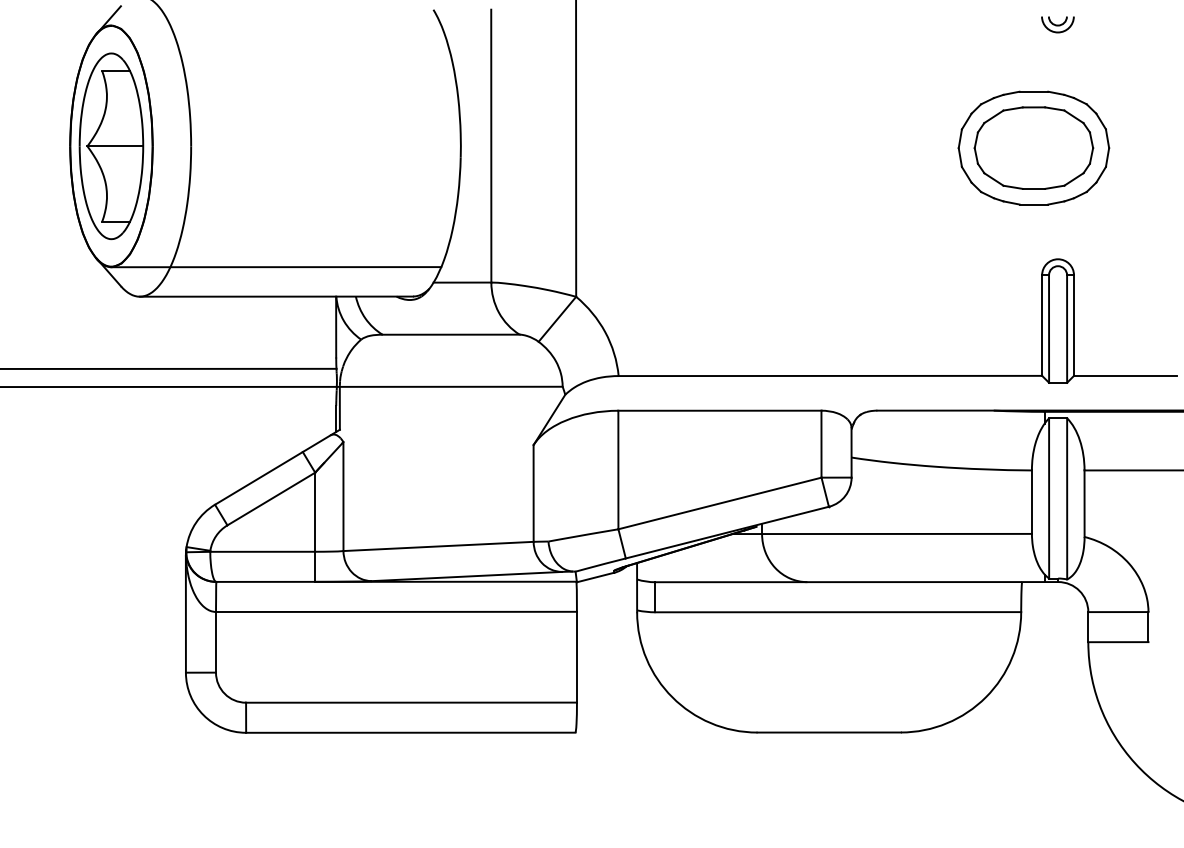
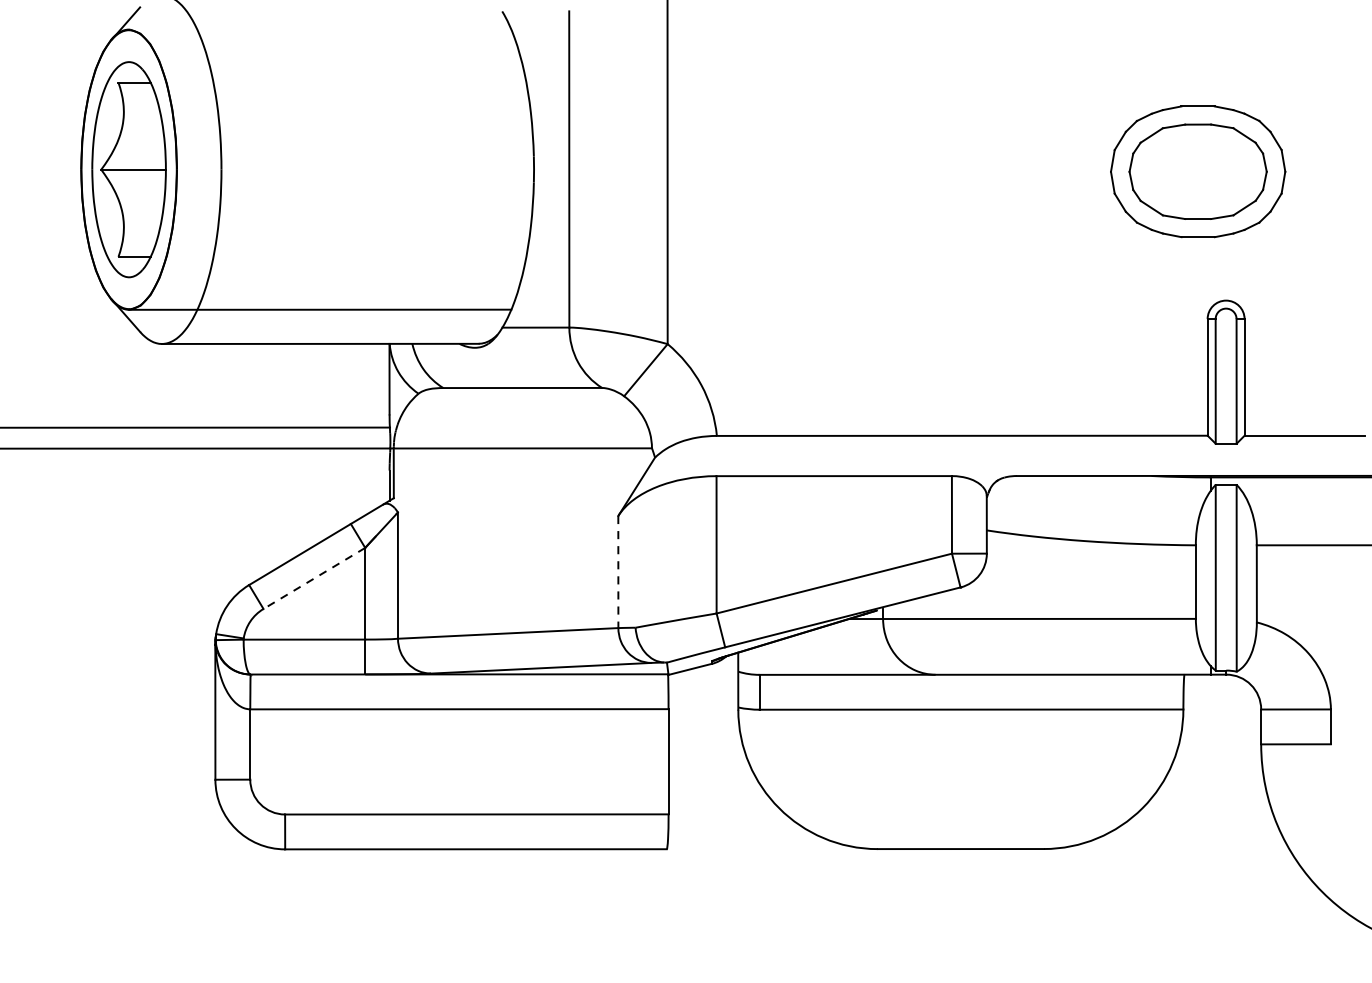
part: (1057, 24) -> (1225, 28), removed
line: (533, 493) -> (618, 572), solid -> dashed
line: (270, 499) -> (313, 578), solid -> dashed

